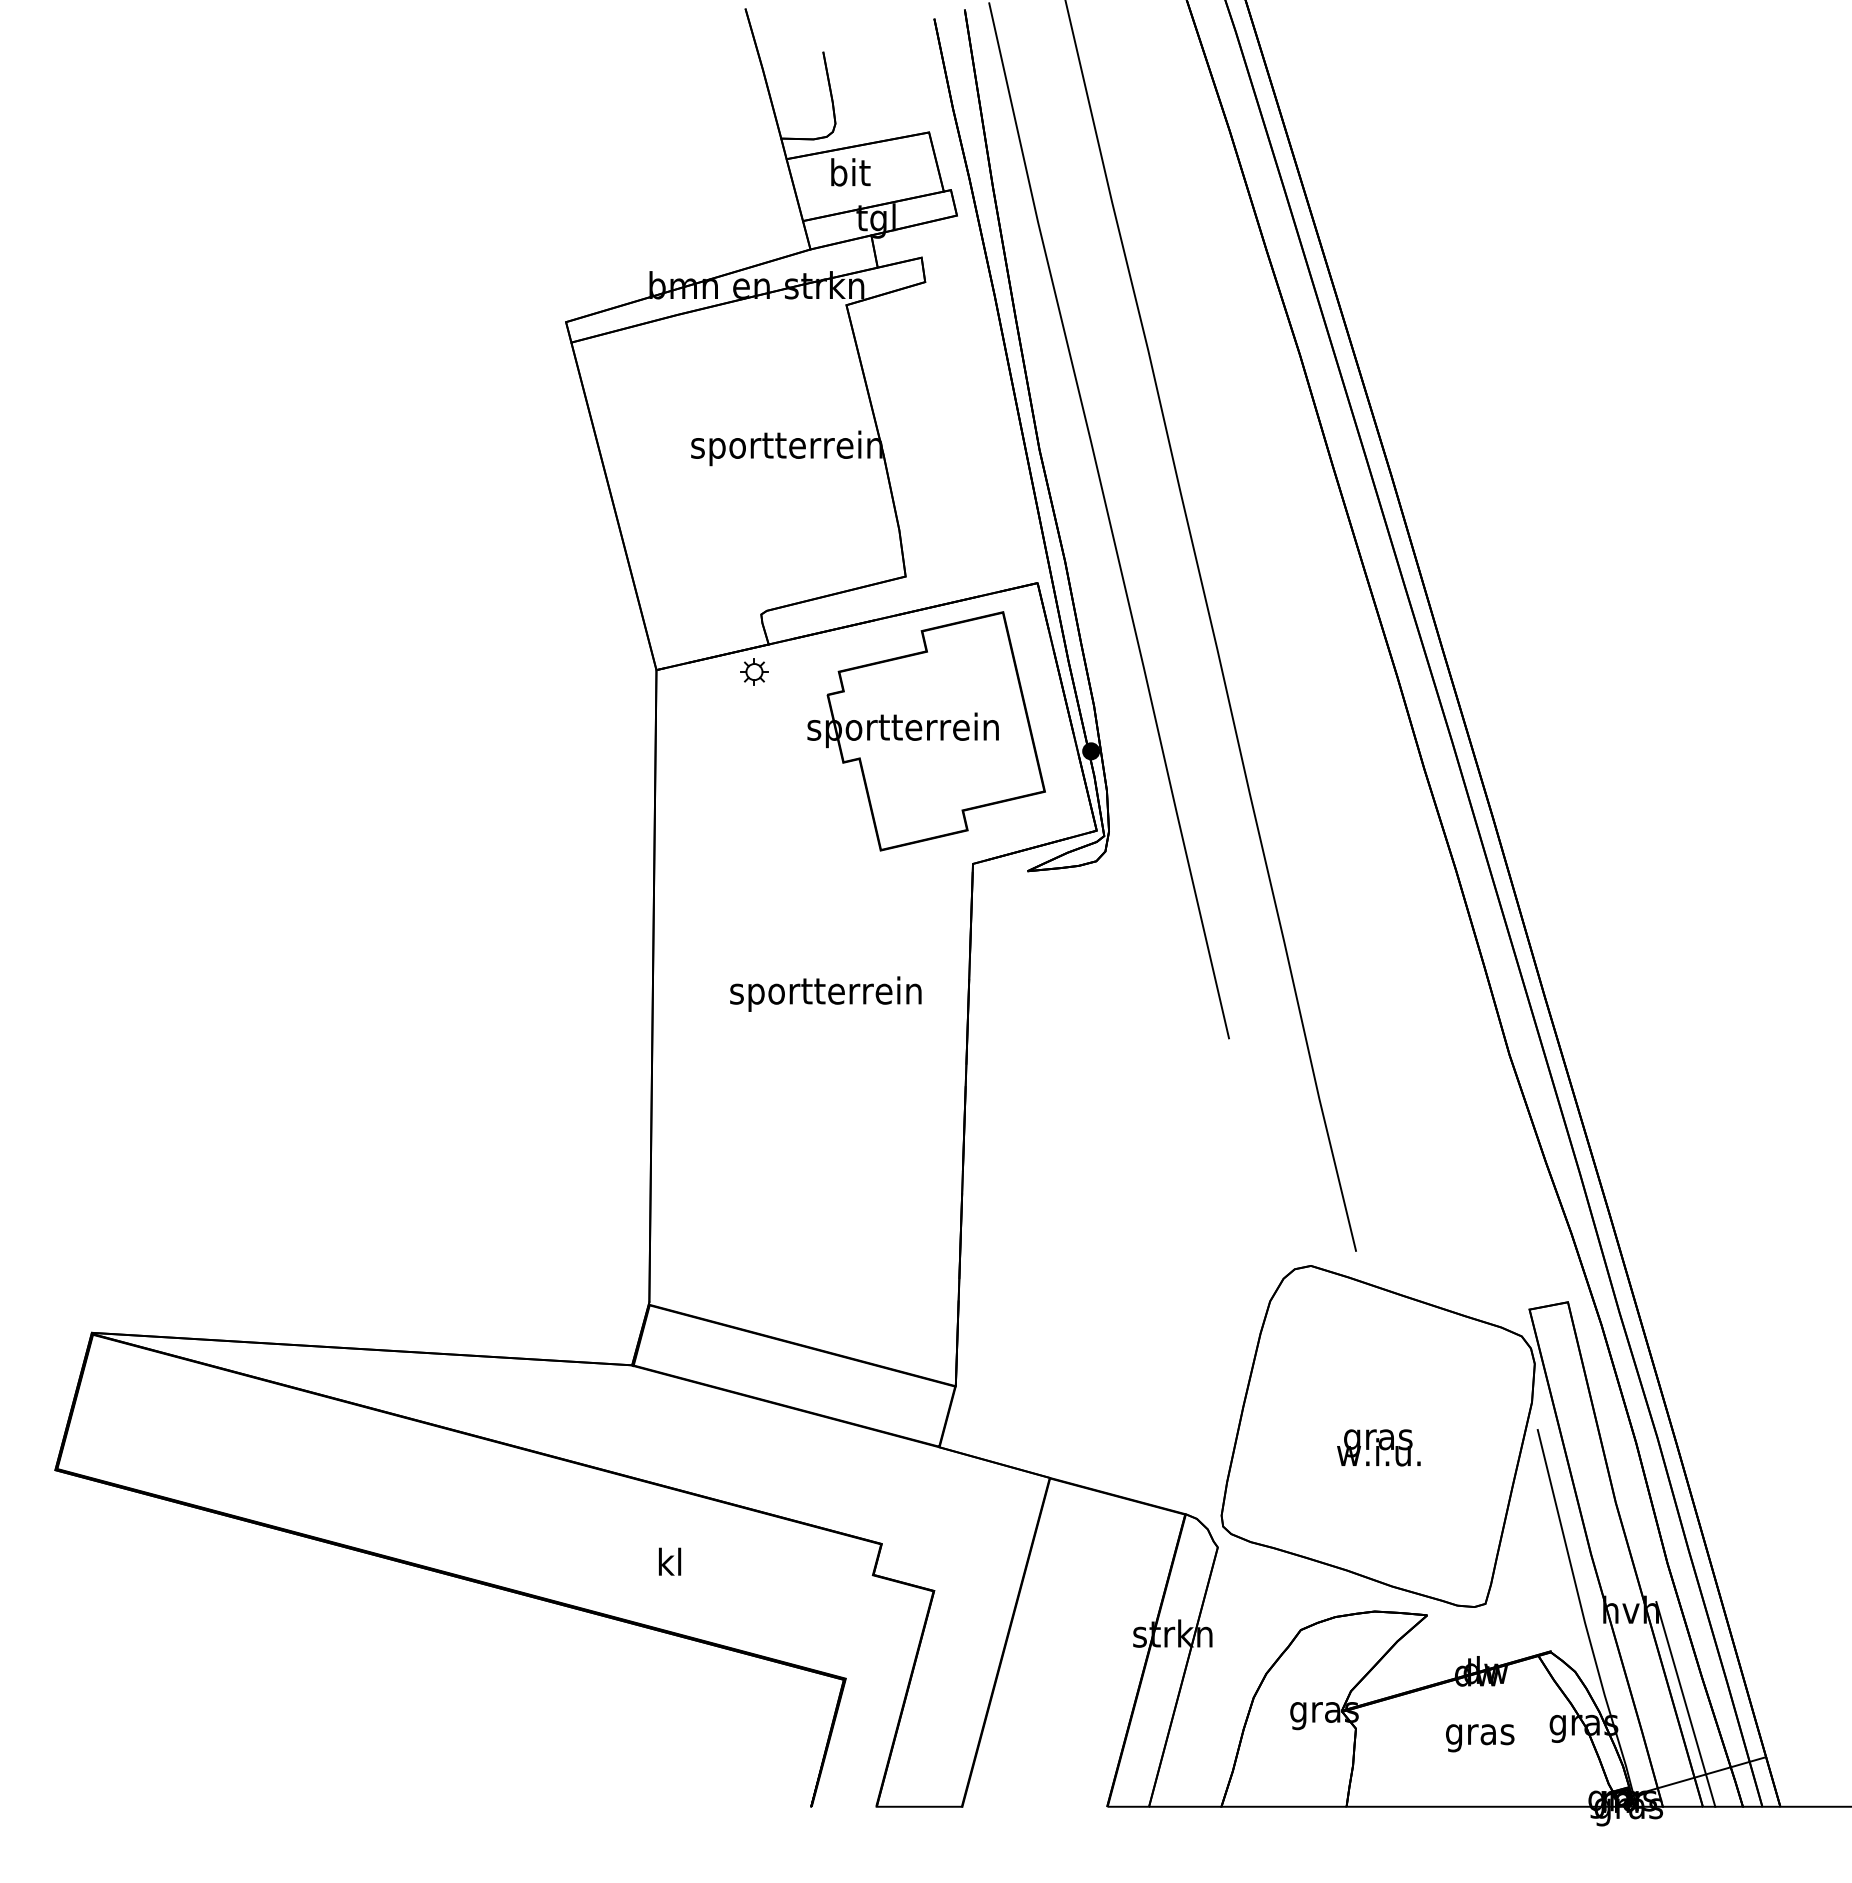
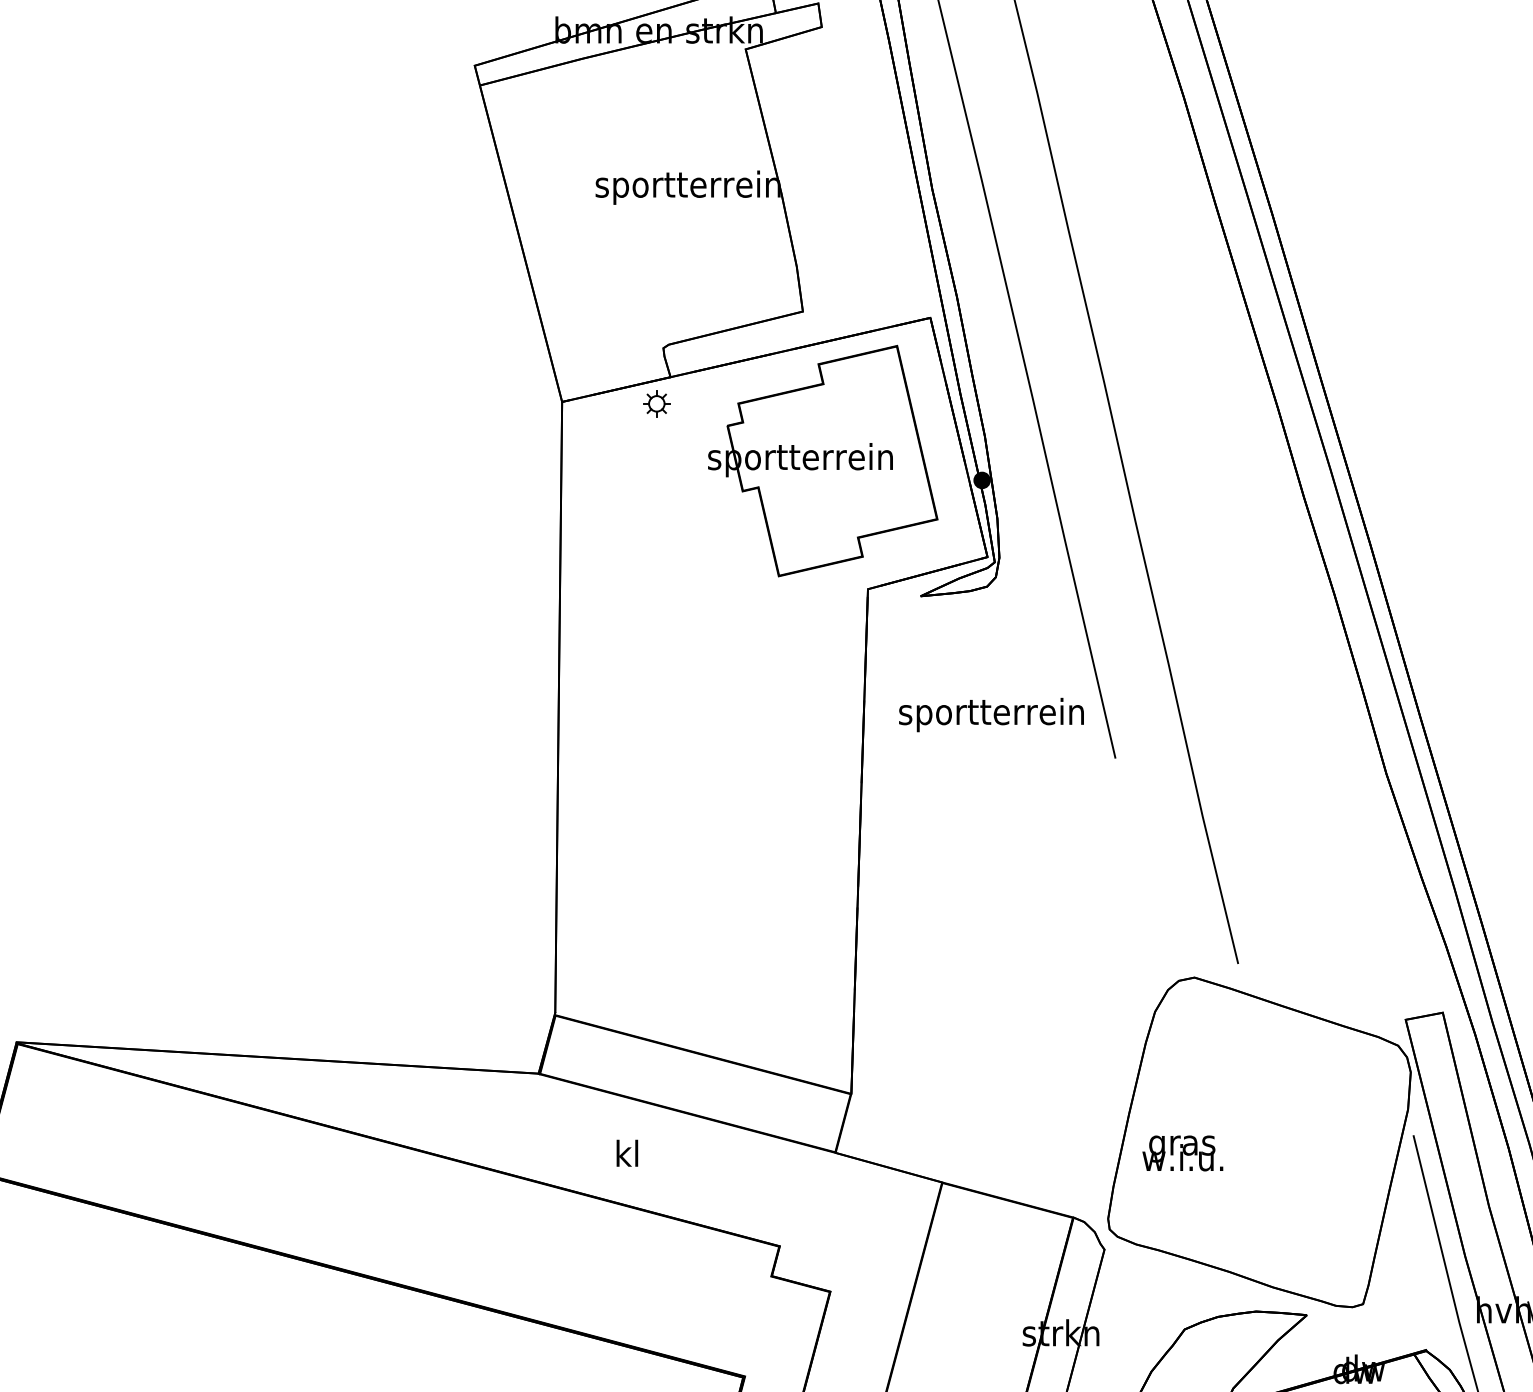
text: (825, 993) -> (991, 714), moved
text: (1378, 1447) -> (1182, 1153), moved
text: (670, 1561) -> (627, 1153), moved

